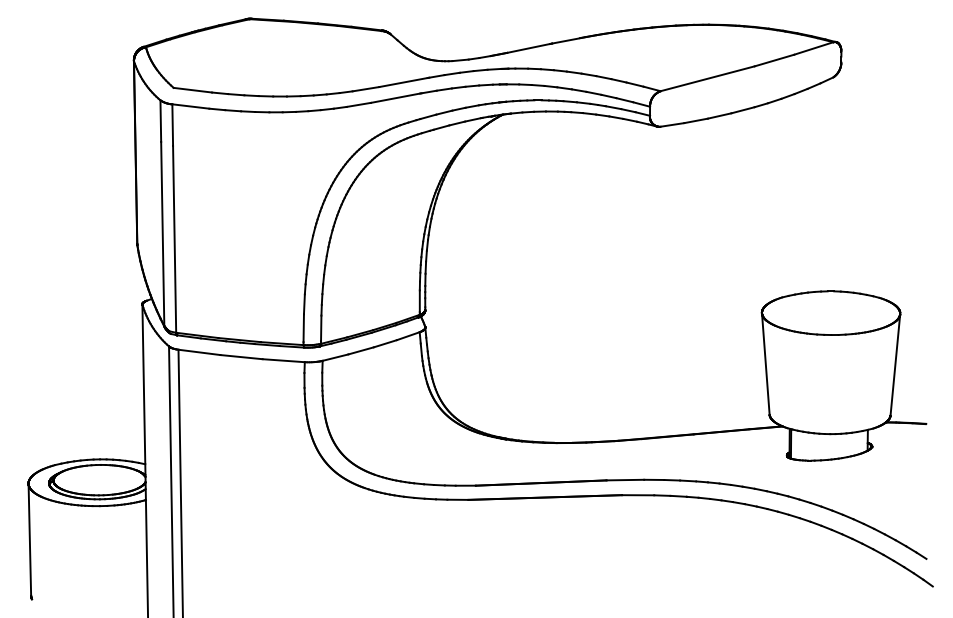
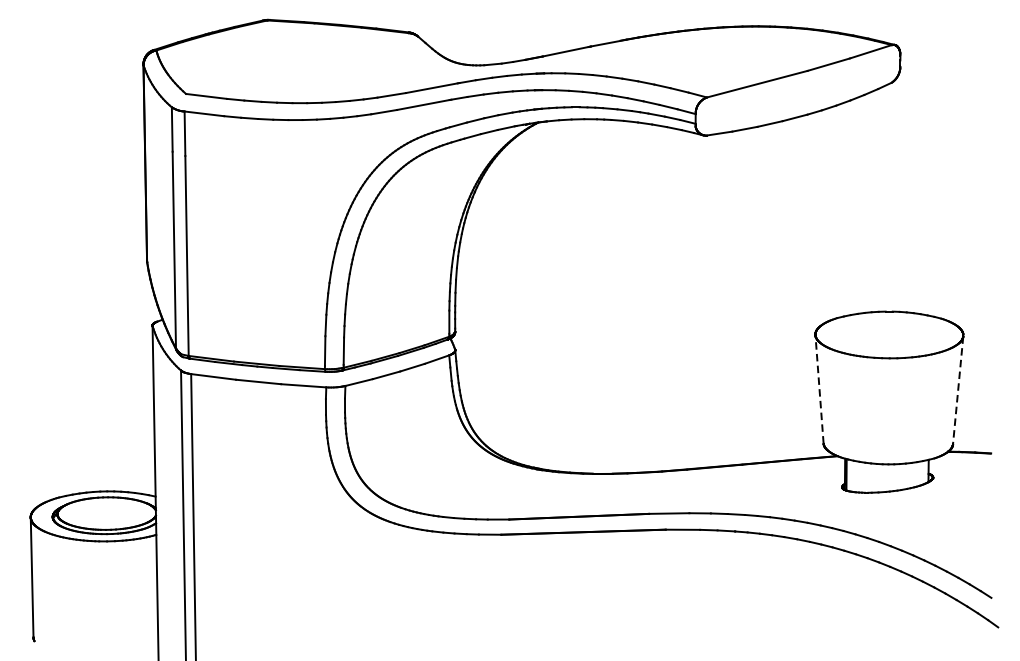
line: (765, 364) -> (819, 389), solid -> dashed
line: (895, 365) -> (958, 390), solid -> dashed

